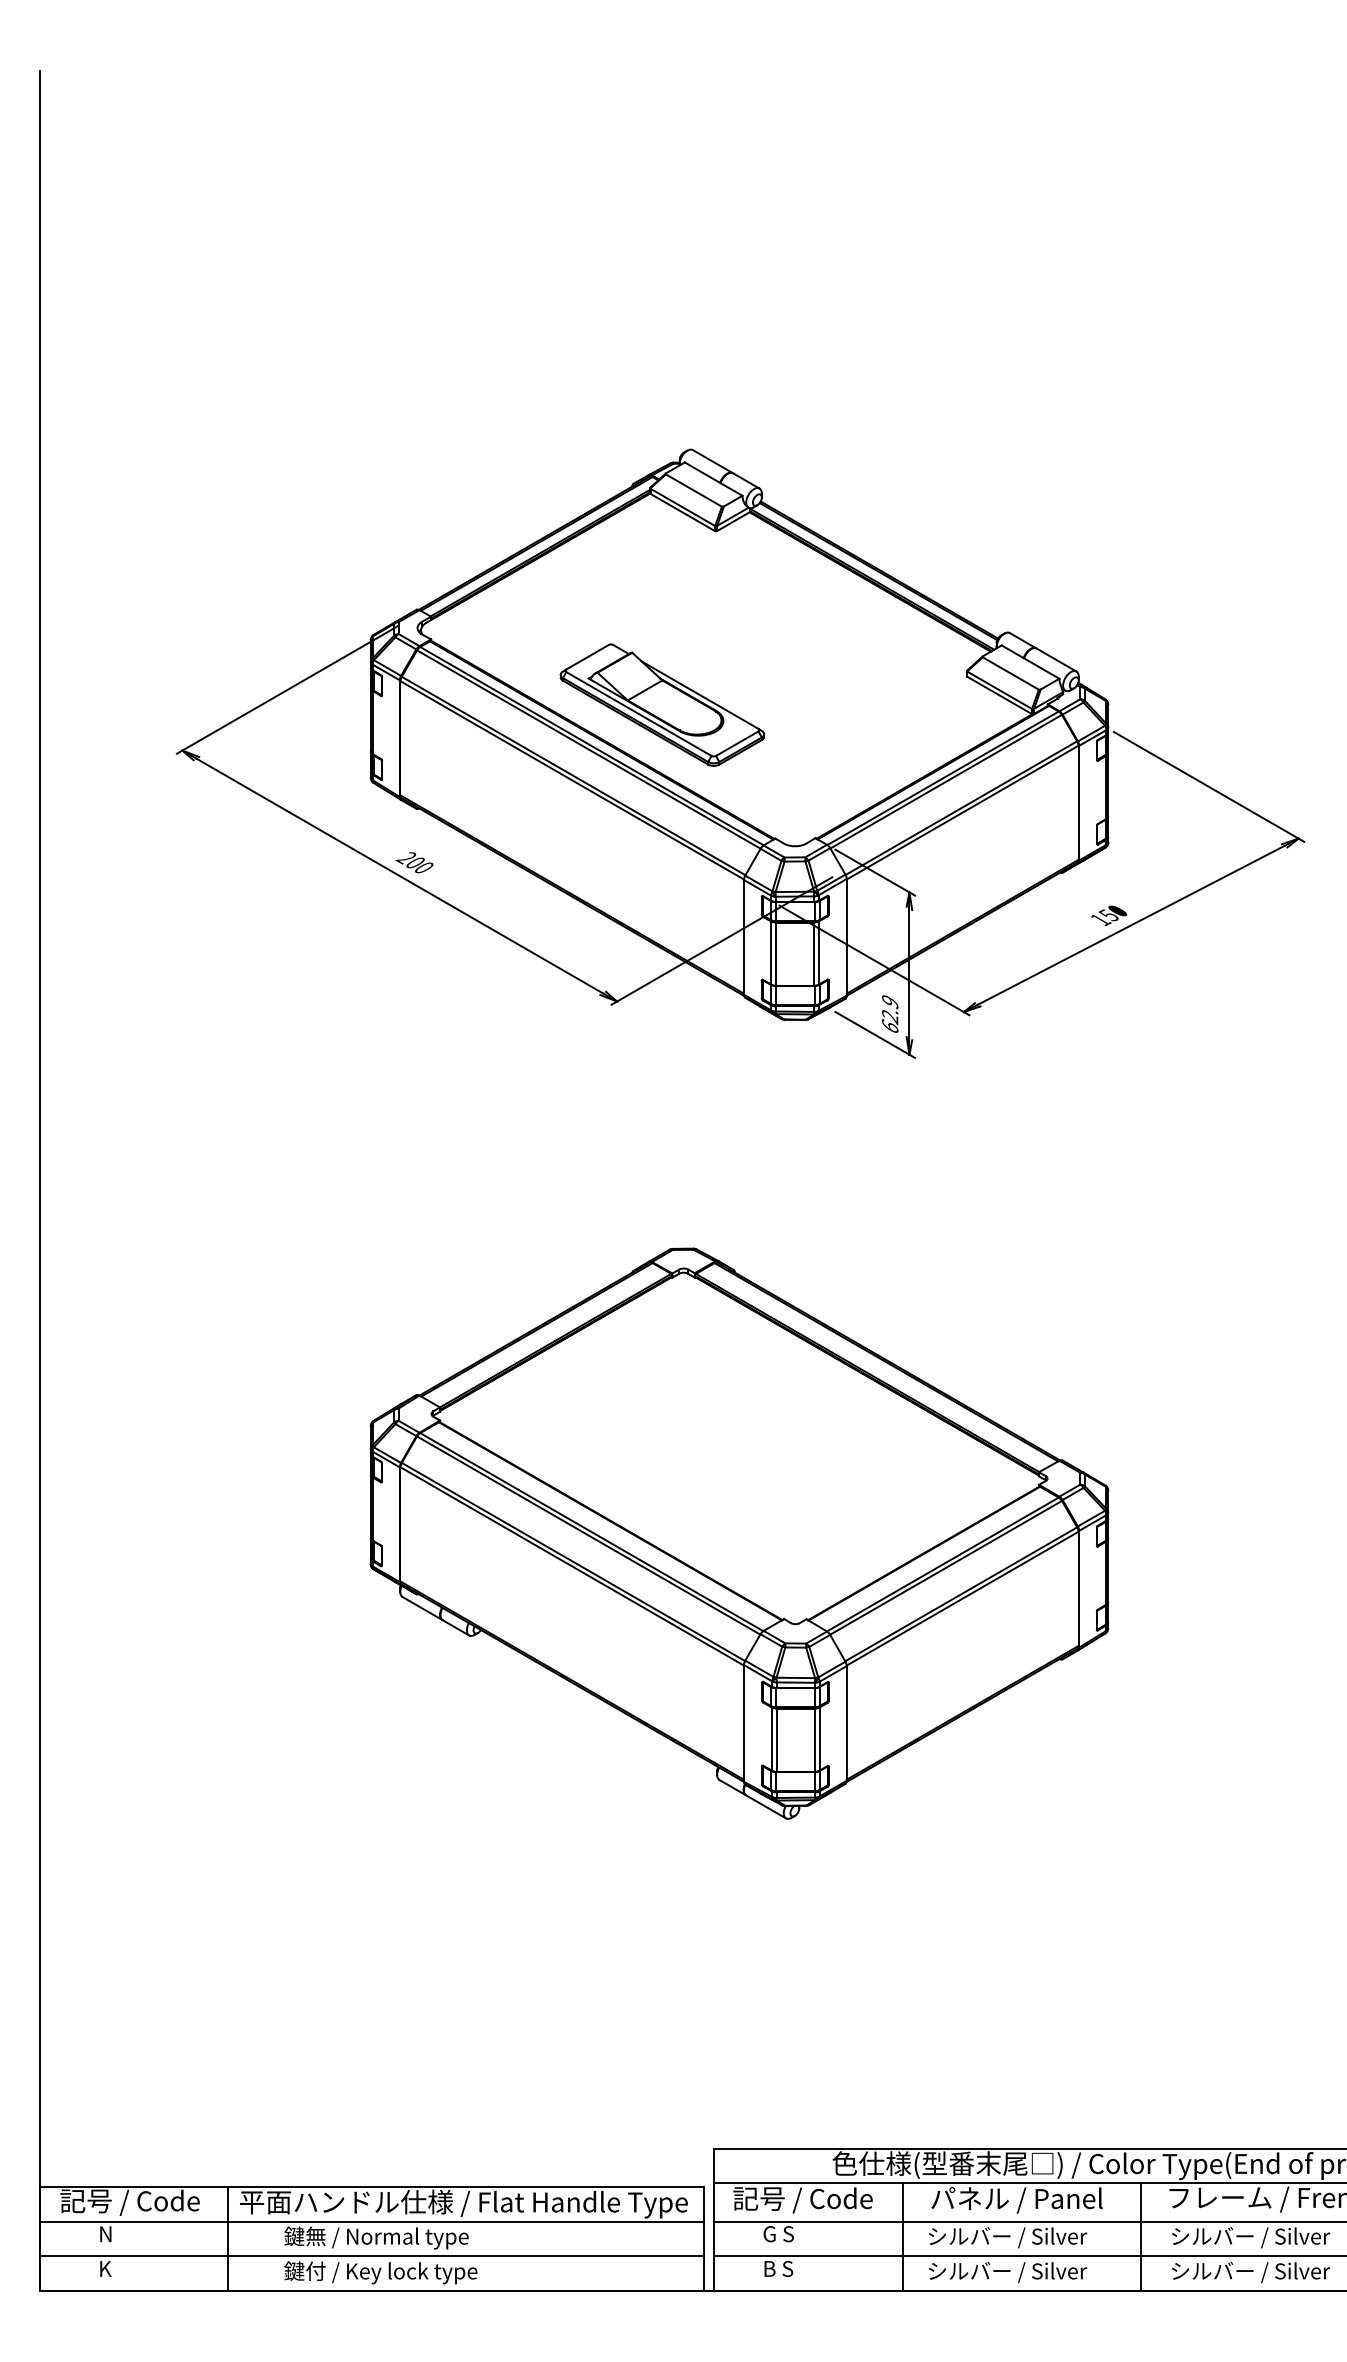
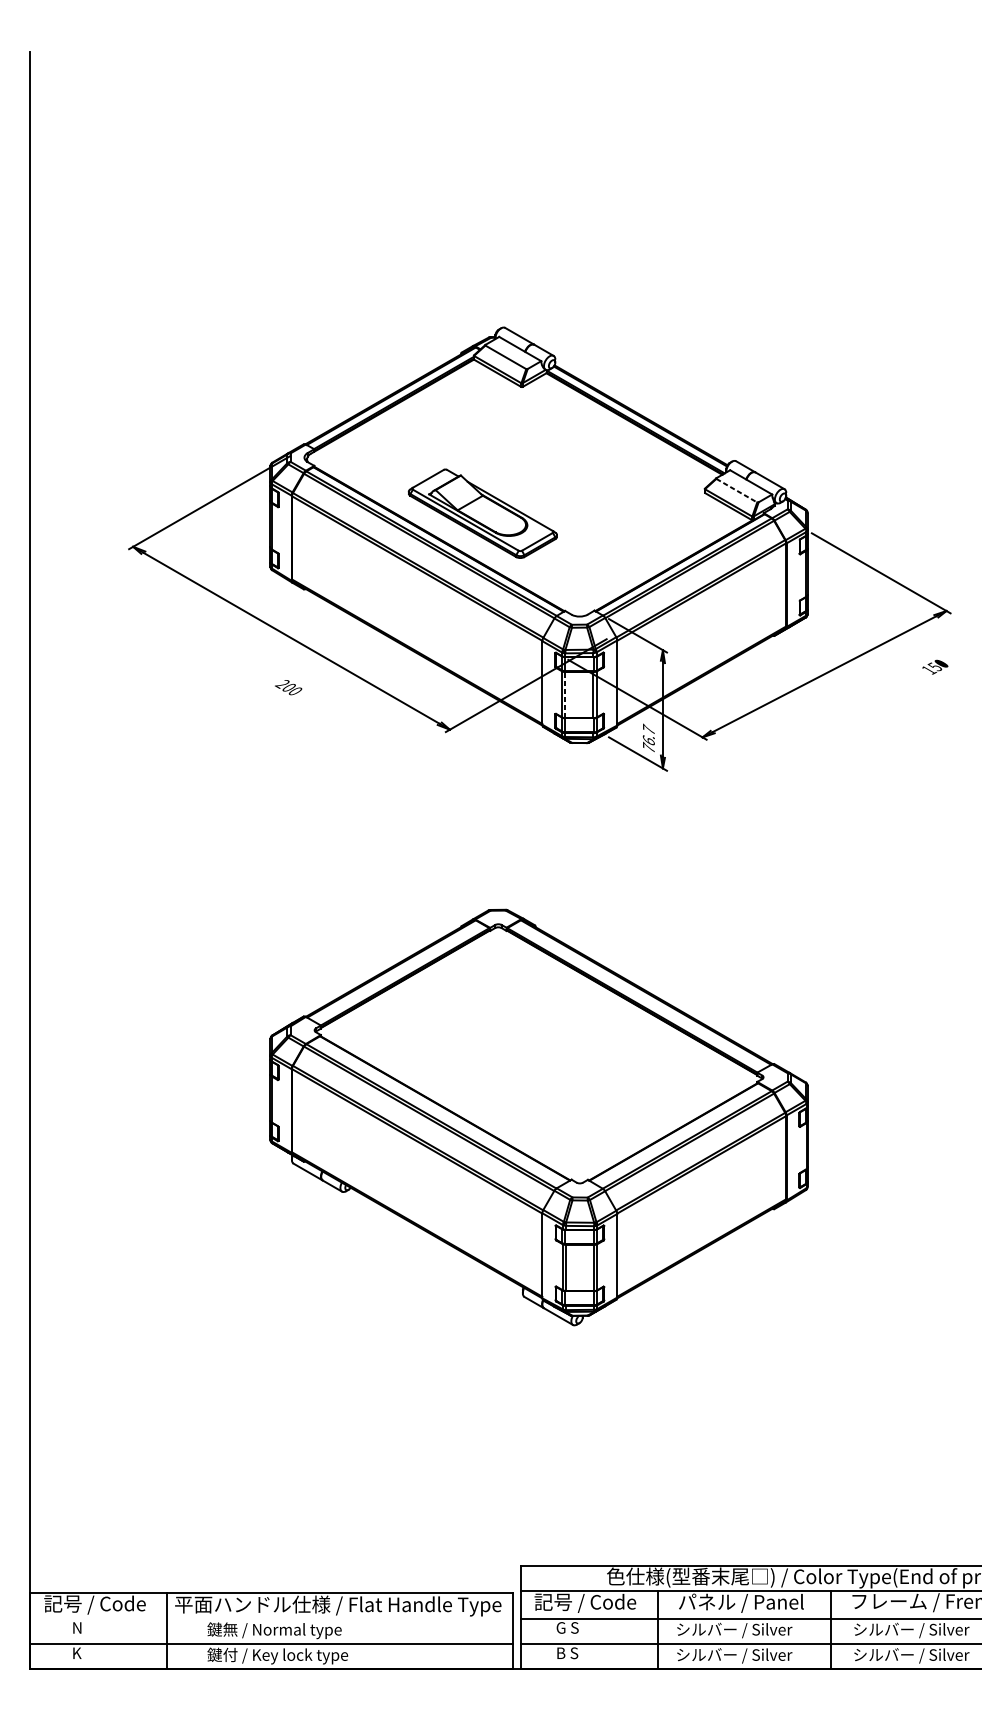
line: (1011, 673) -> (737, 490), solid -> dashed
text: (414, 862) -> (288, 687), moved
text: (1109, 915) -> (935, 667), moved
line: (775, 954) -> (565, 695), solid -> dashed
text: (889, 1012) -> (648, 737), 62.9 -> 76.7
line: (371, 2221) -> (270, 1618), removed

